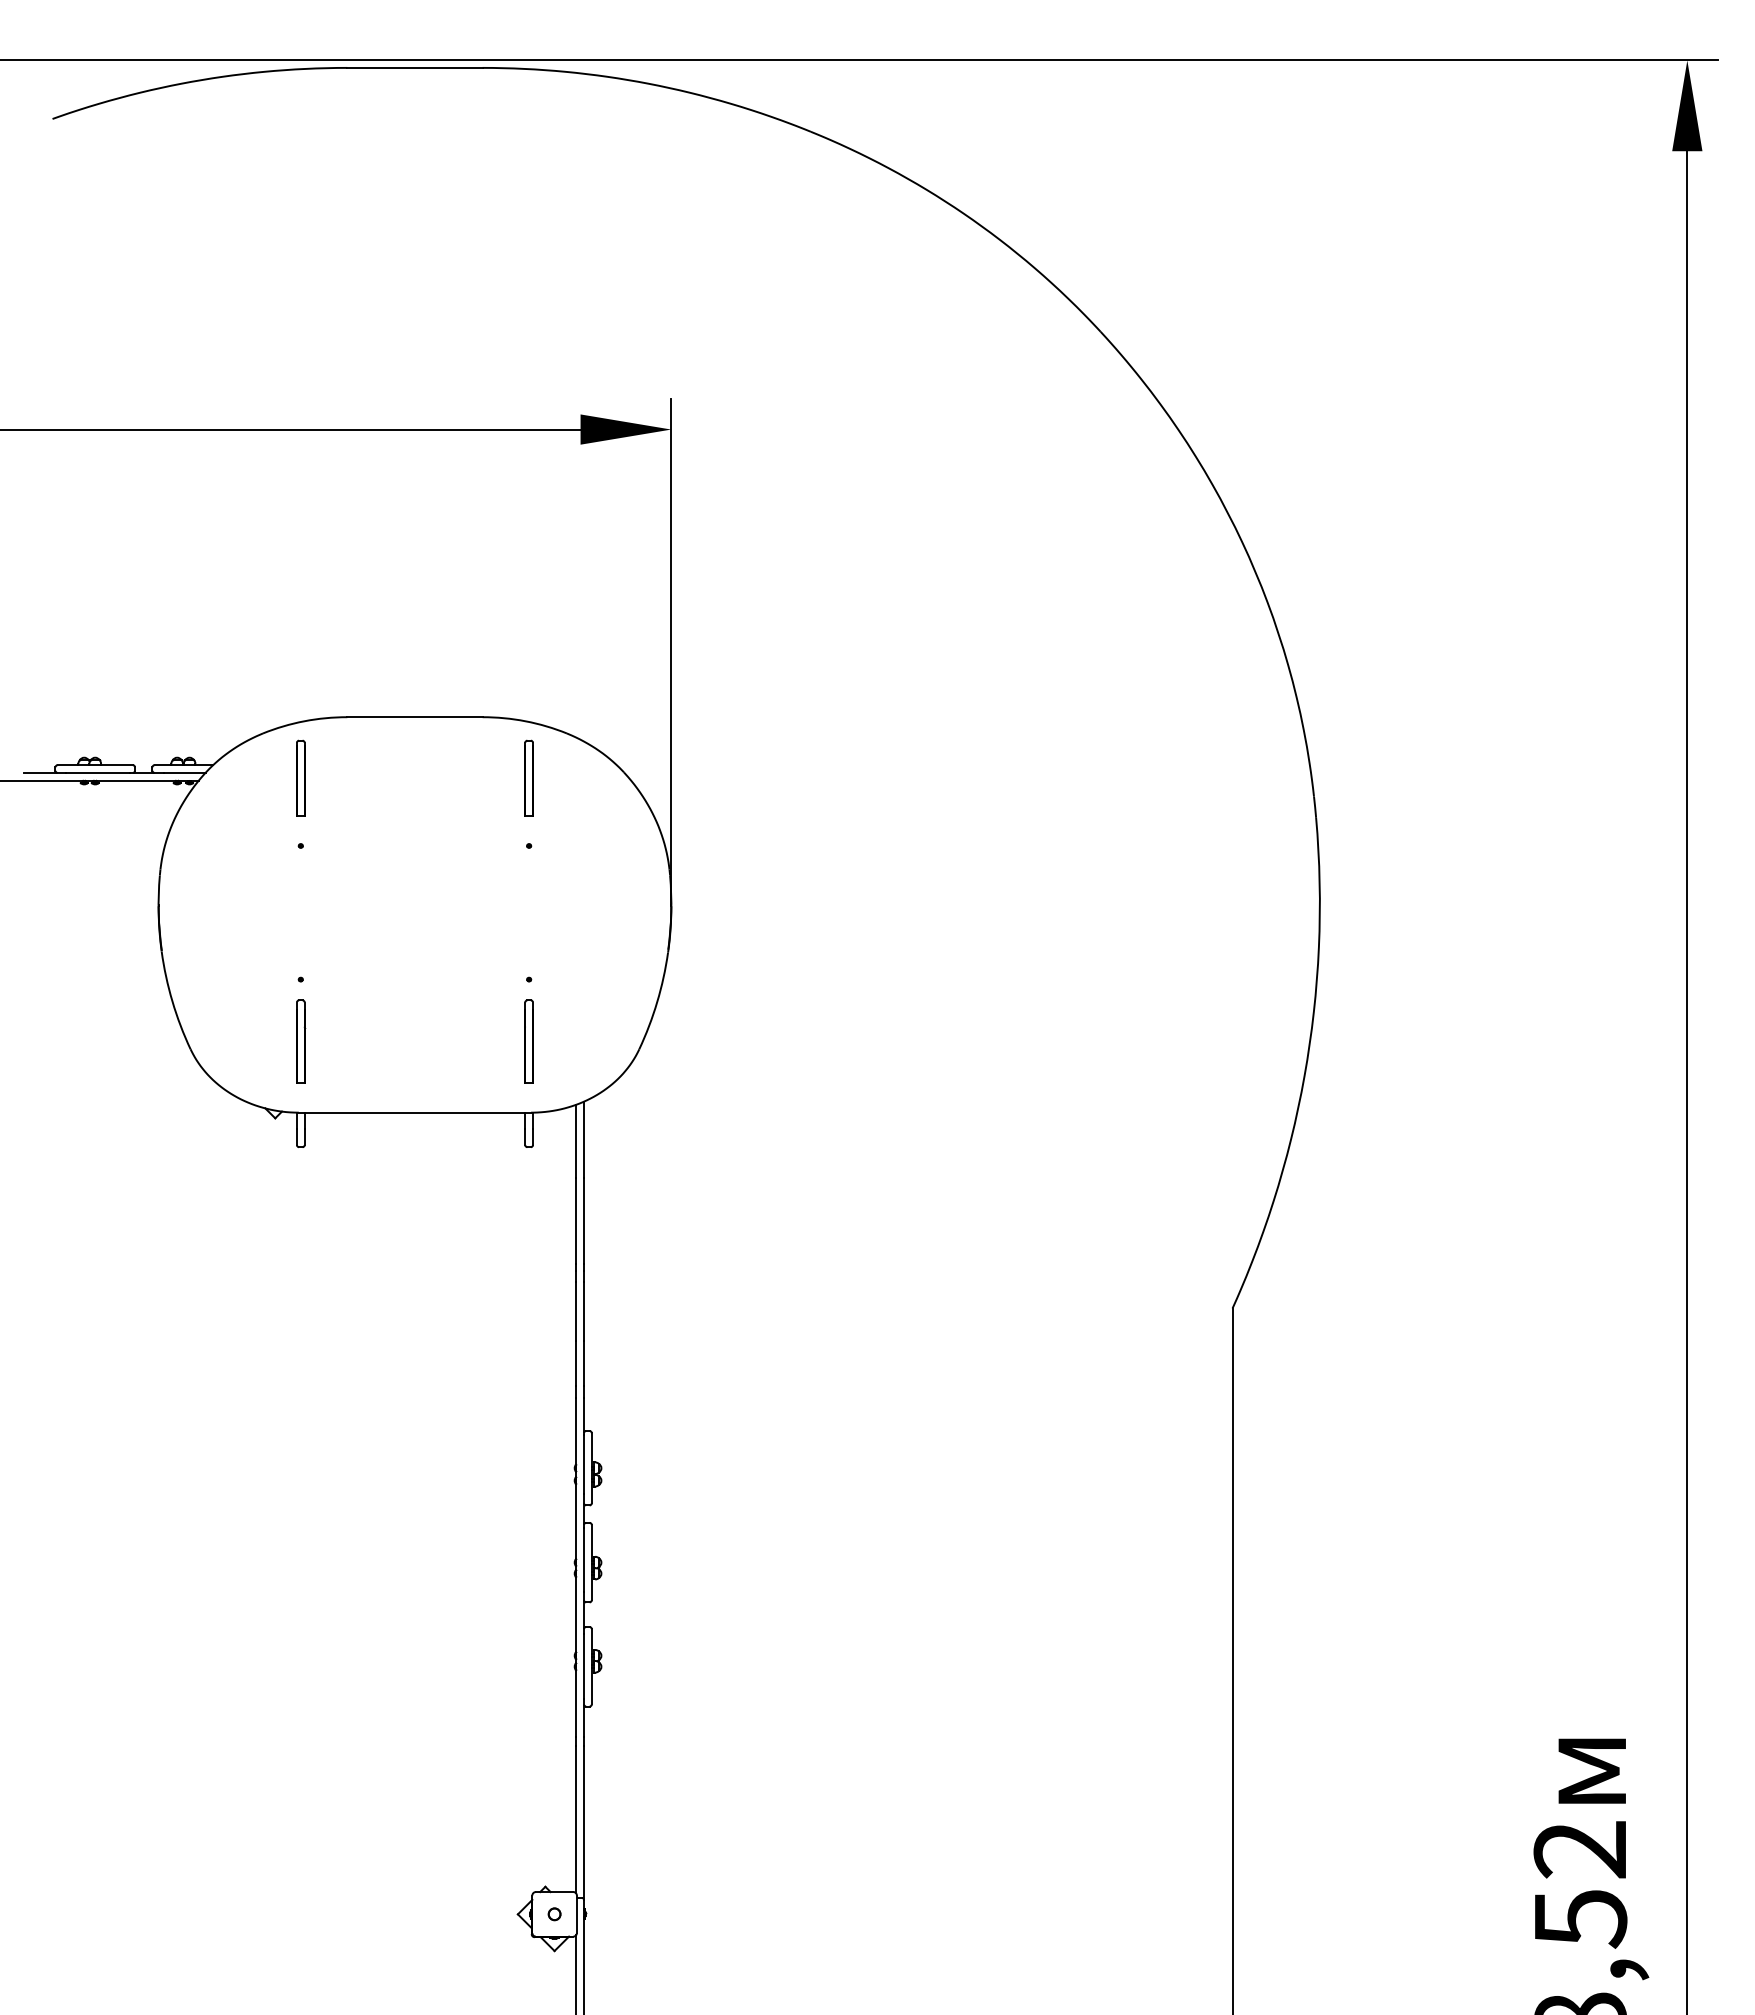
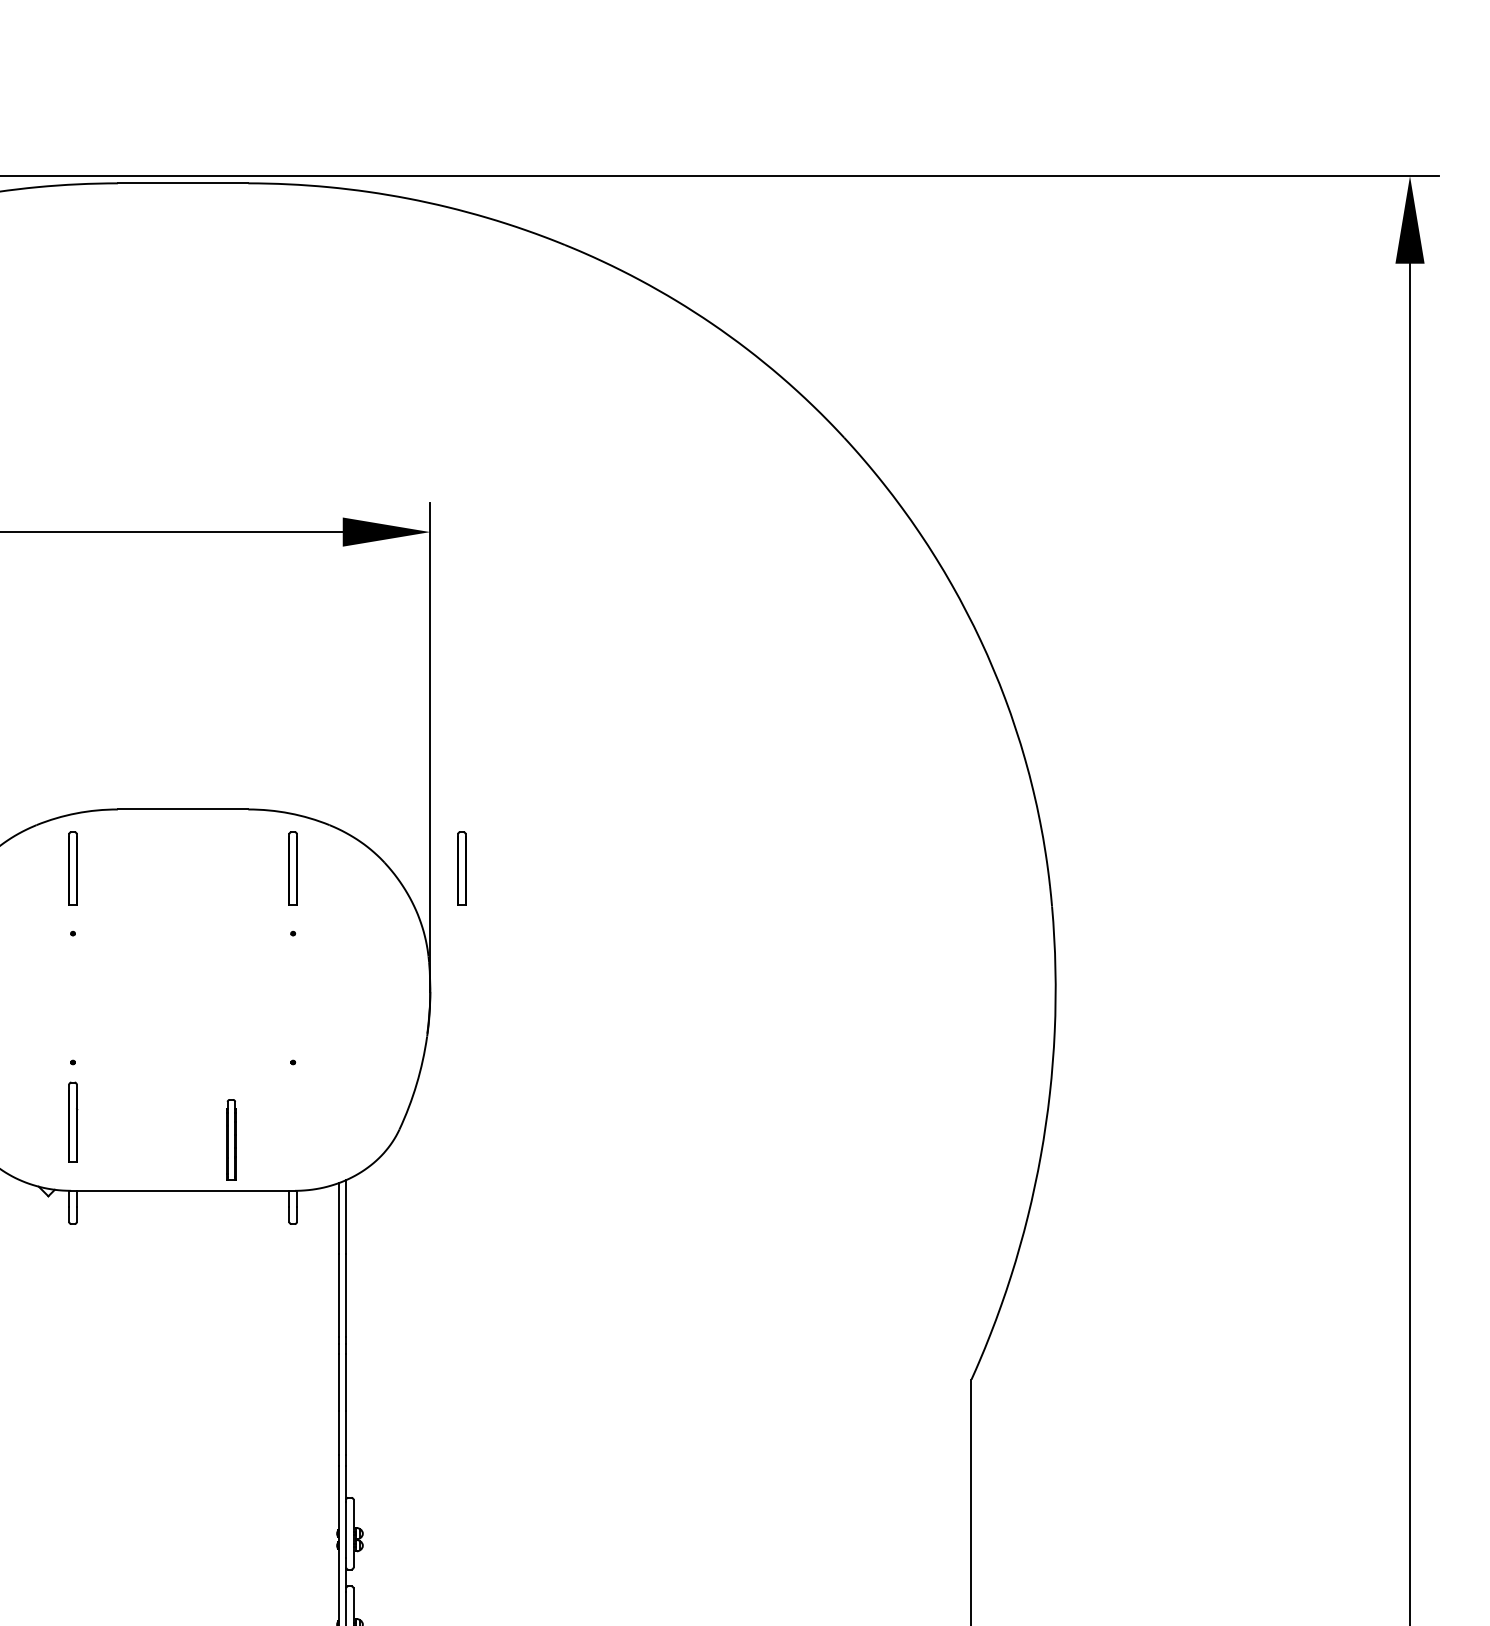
part: (703, 777) -> (461, 867), added
part: (528, 1041) -> (230, 1139), moved

